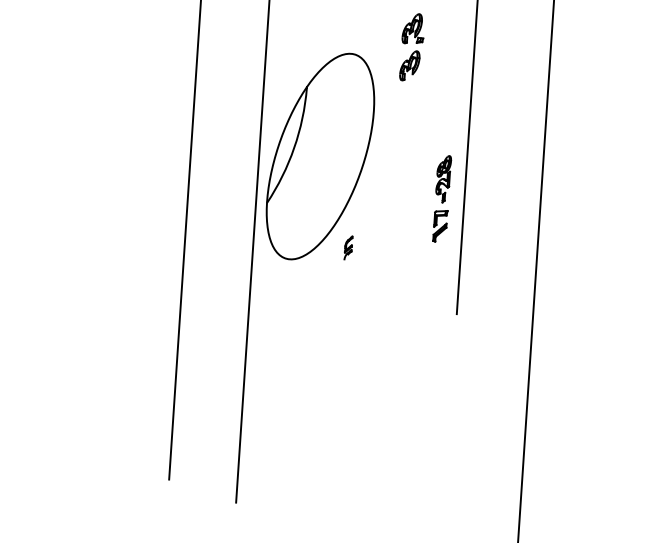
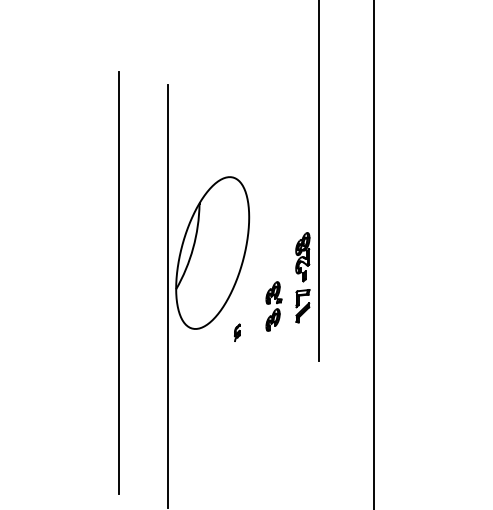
part: (411, 47) -> (273, 306), moved
part: (441, 198) -> (302, 277), size x1.43
part: (348, 247) -> (237, 332), moved

